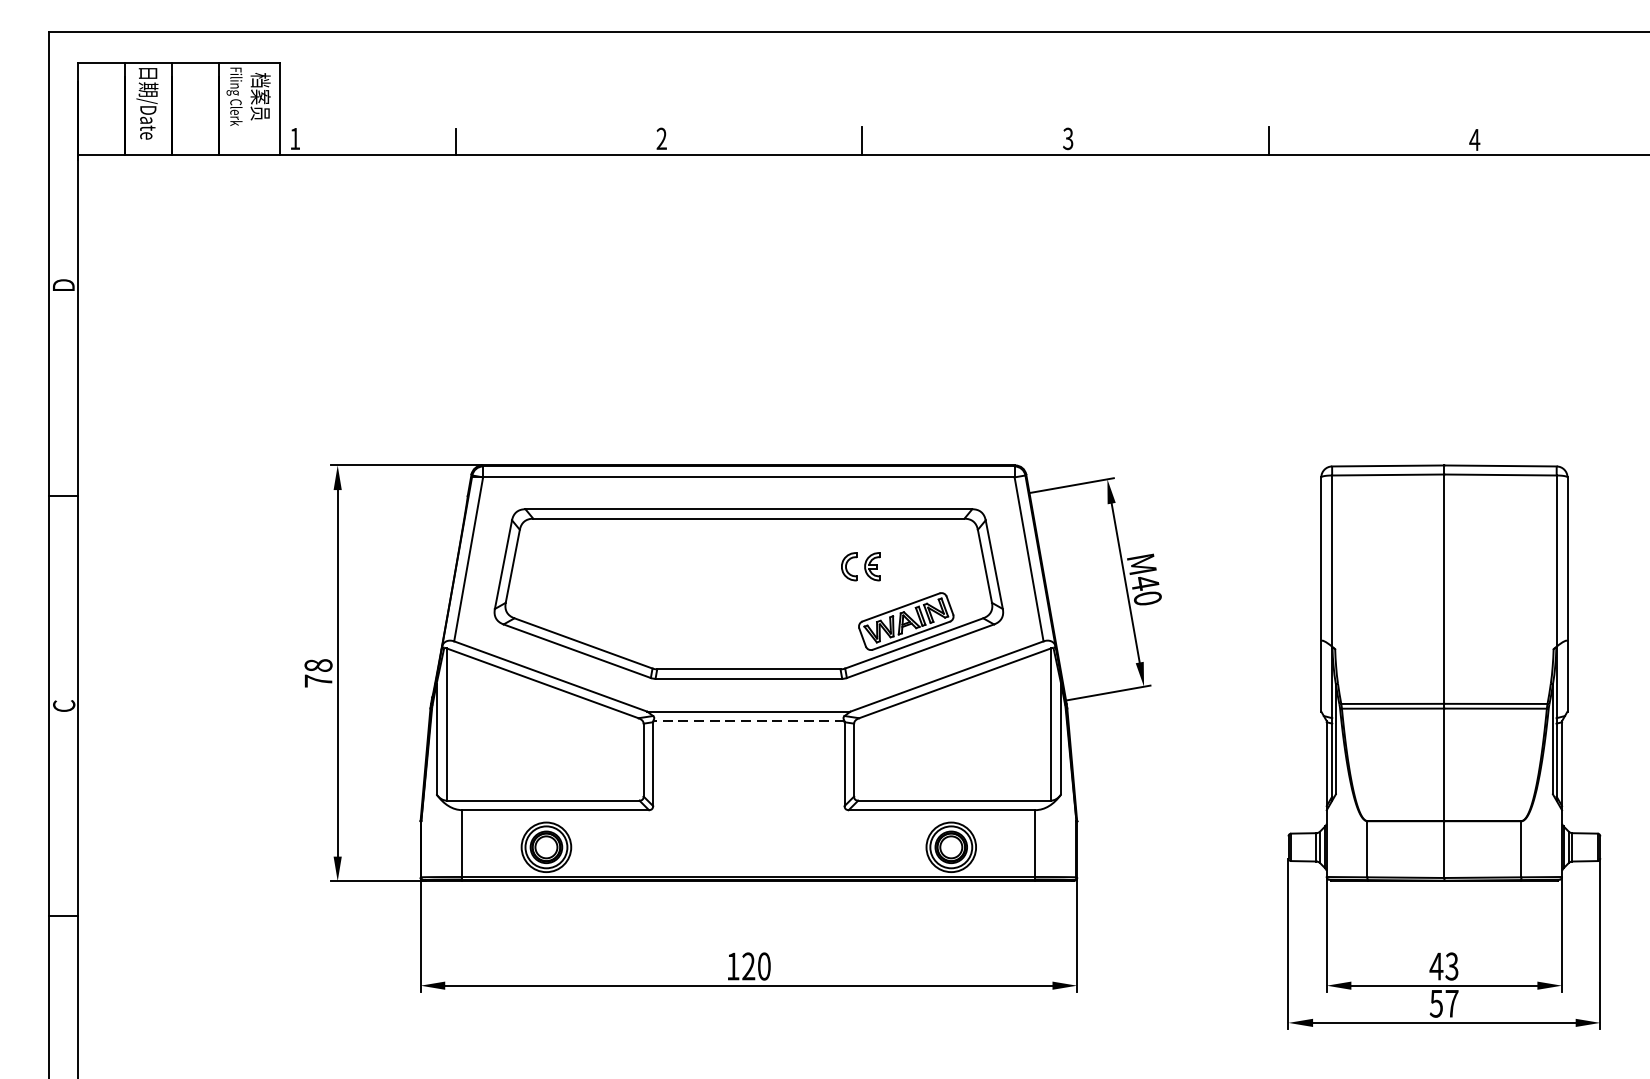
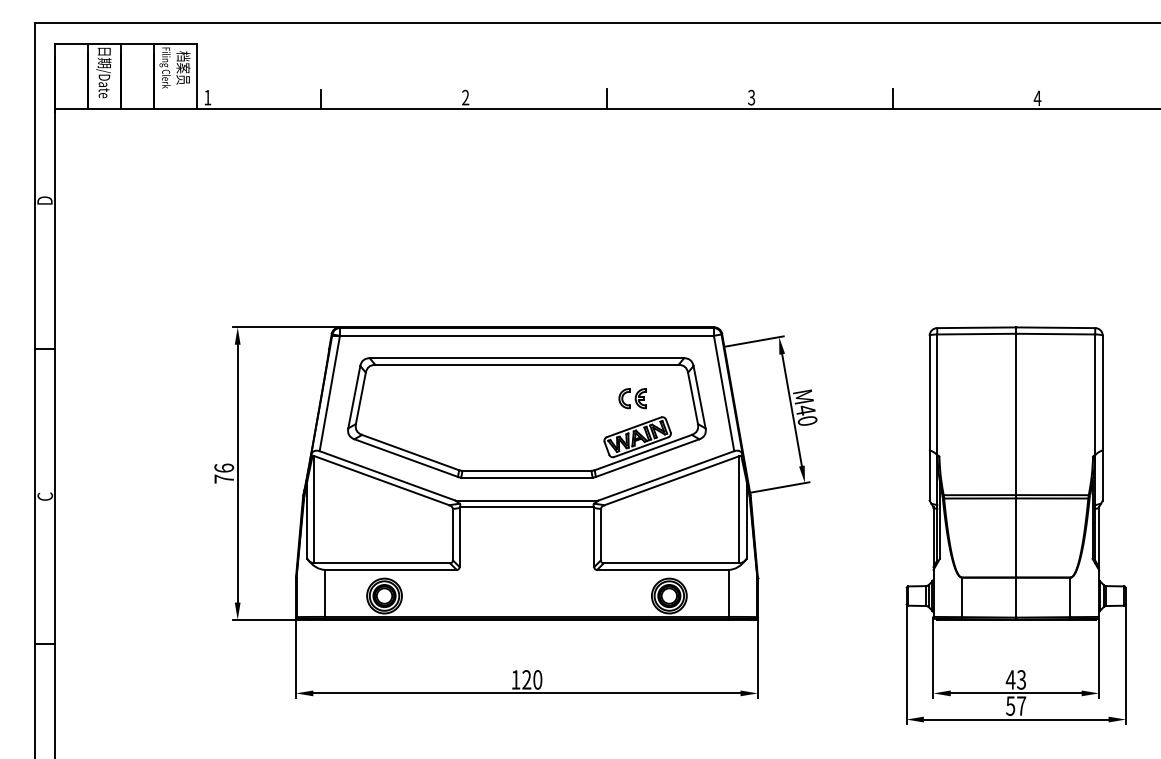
part: (860, 566) -> (632, 398), moved
text: (317, 664) -> (223, 467), 78 -> 76
line: (748, 721) -> (526, 507), dashed -> solid

